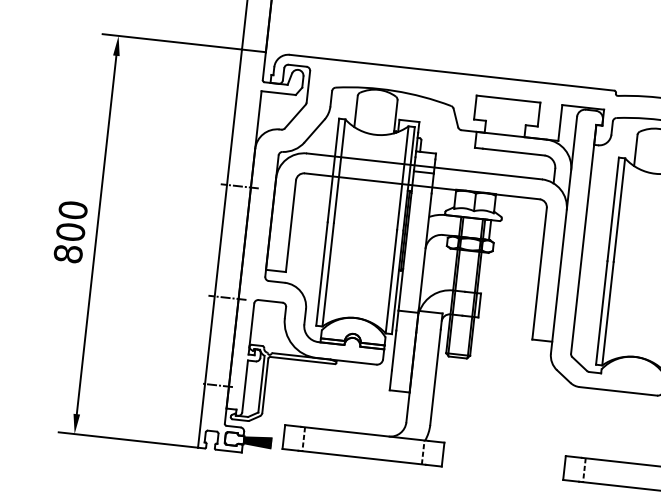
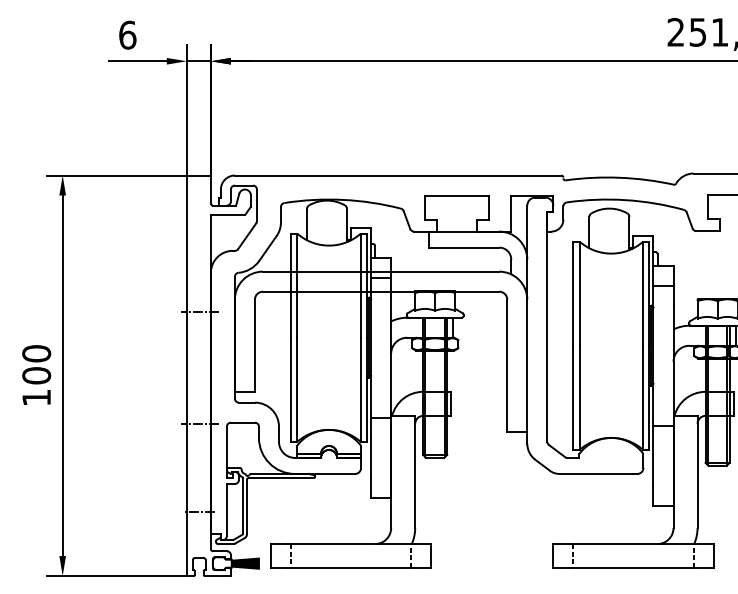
text: (68, 253) -> (36, 397), 800 -> 100

